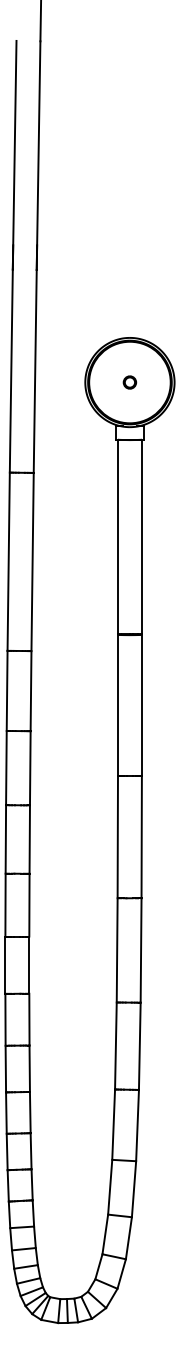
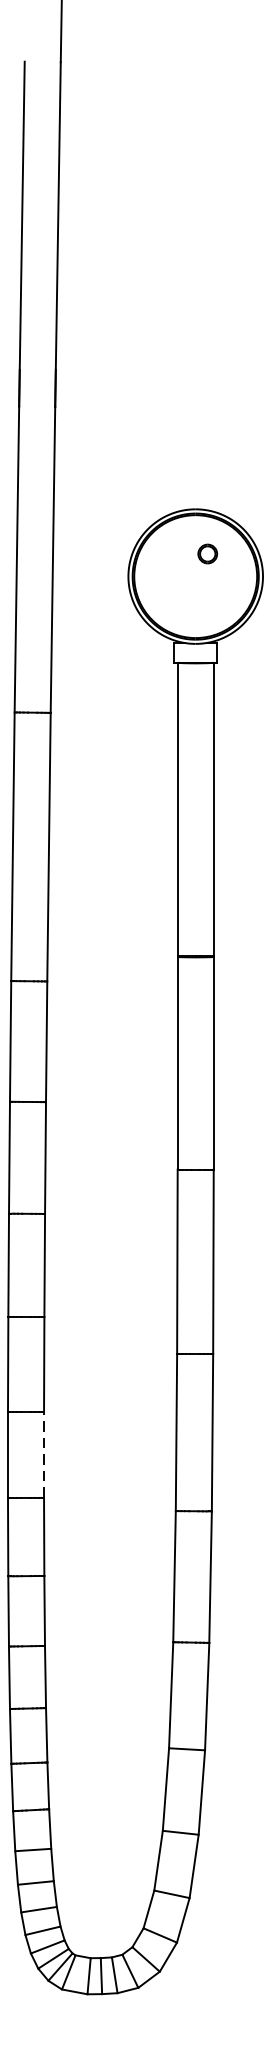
part: (129, 382) -> (207, 553), moved
line: (29, 965) -> (44, 1455), solid -> dashed

